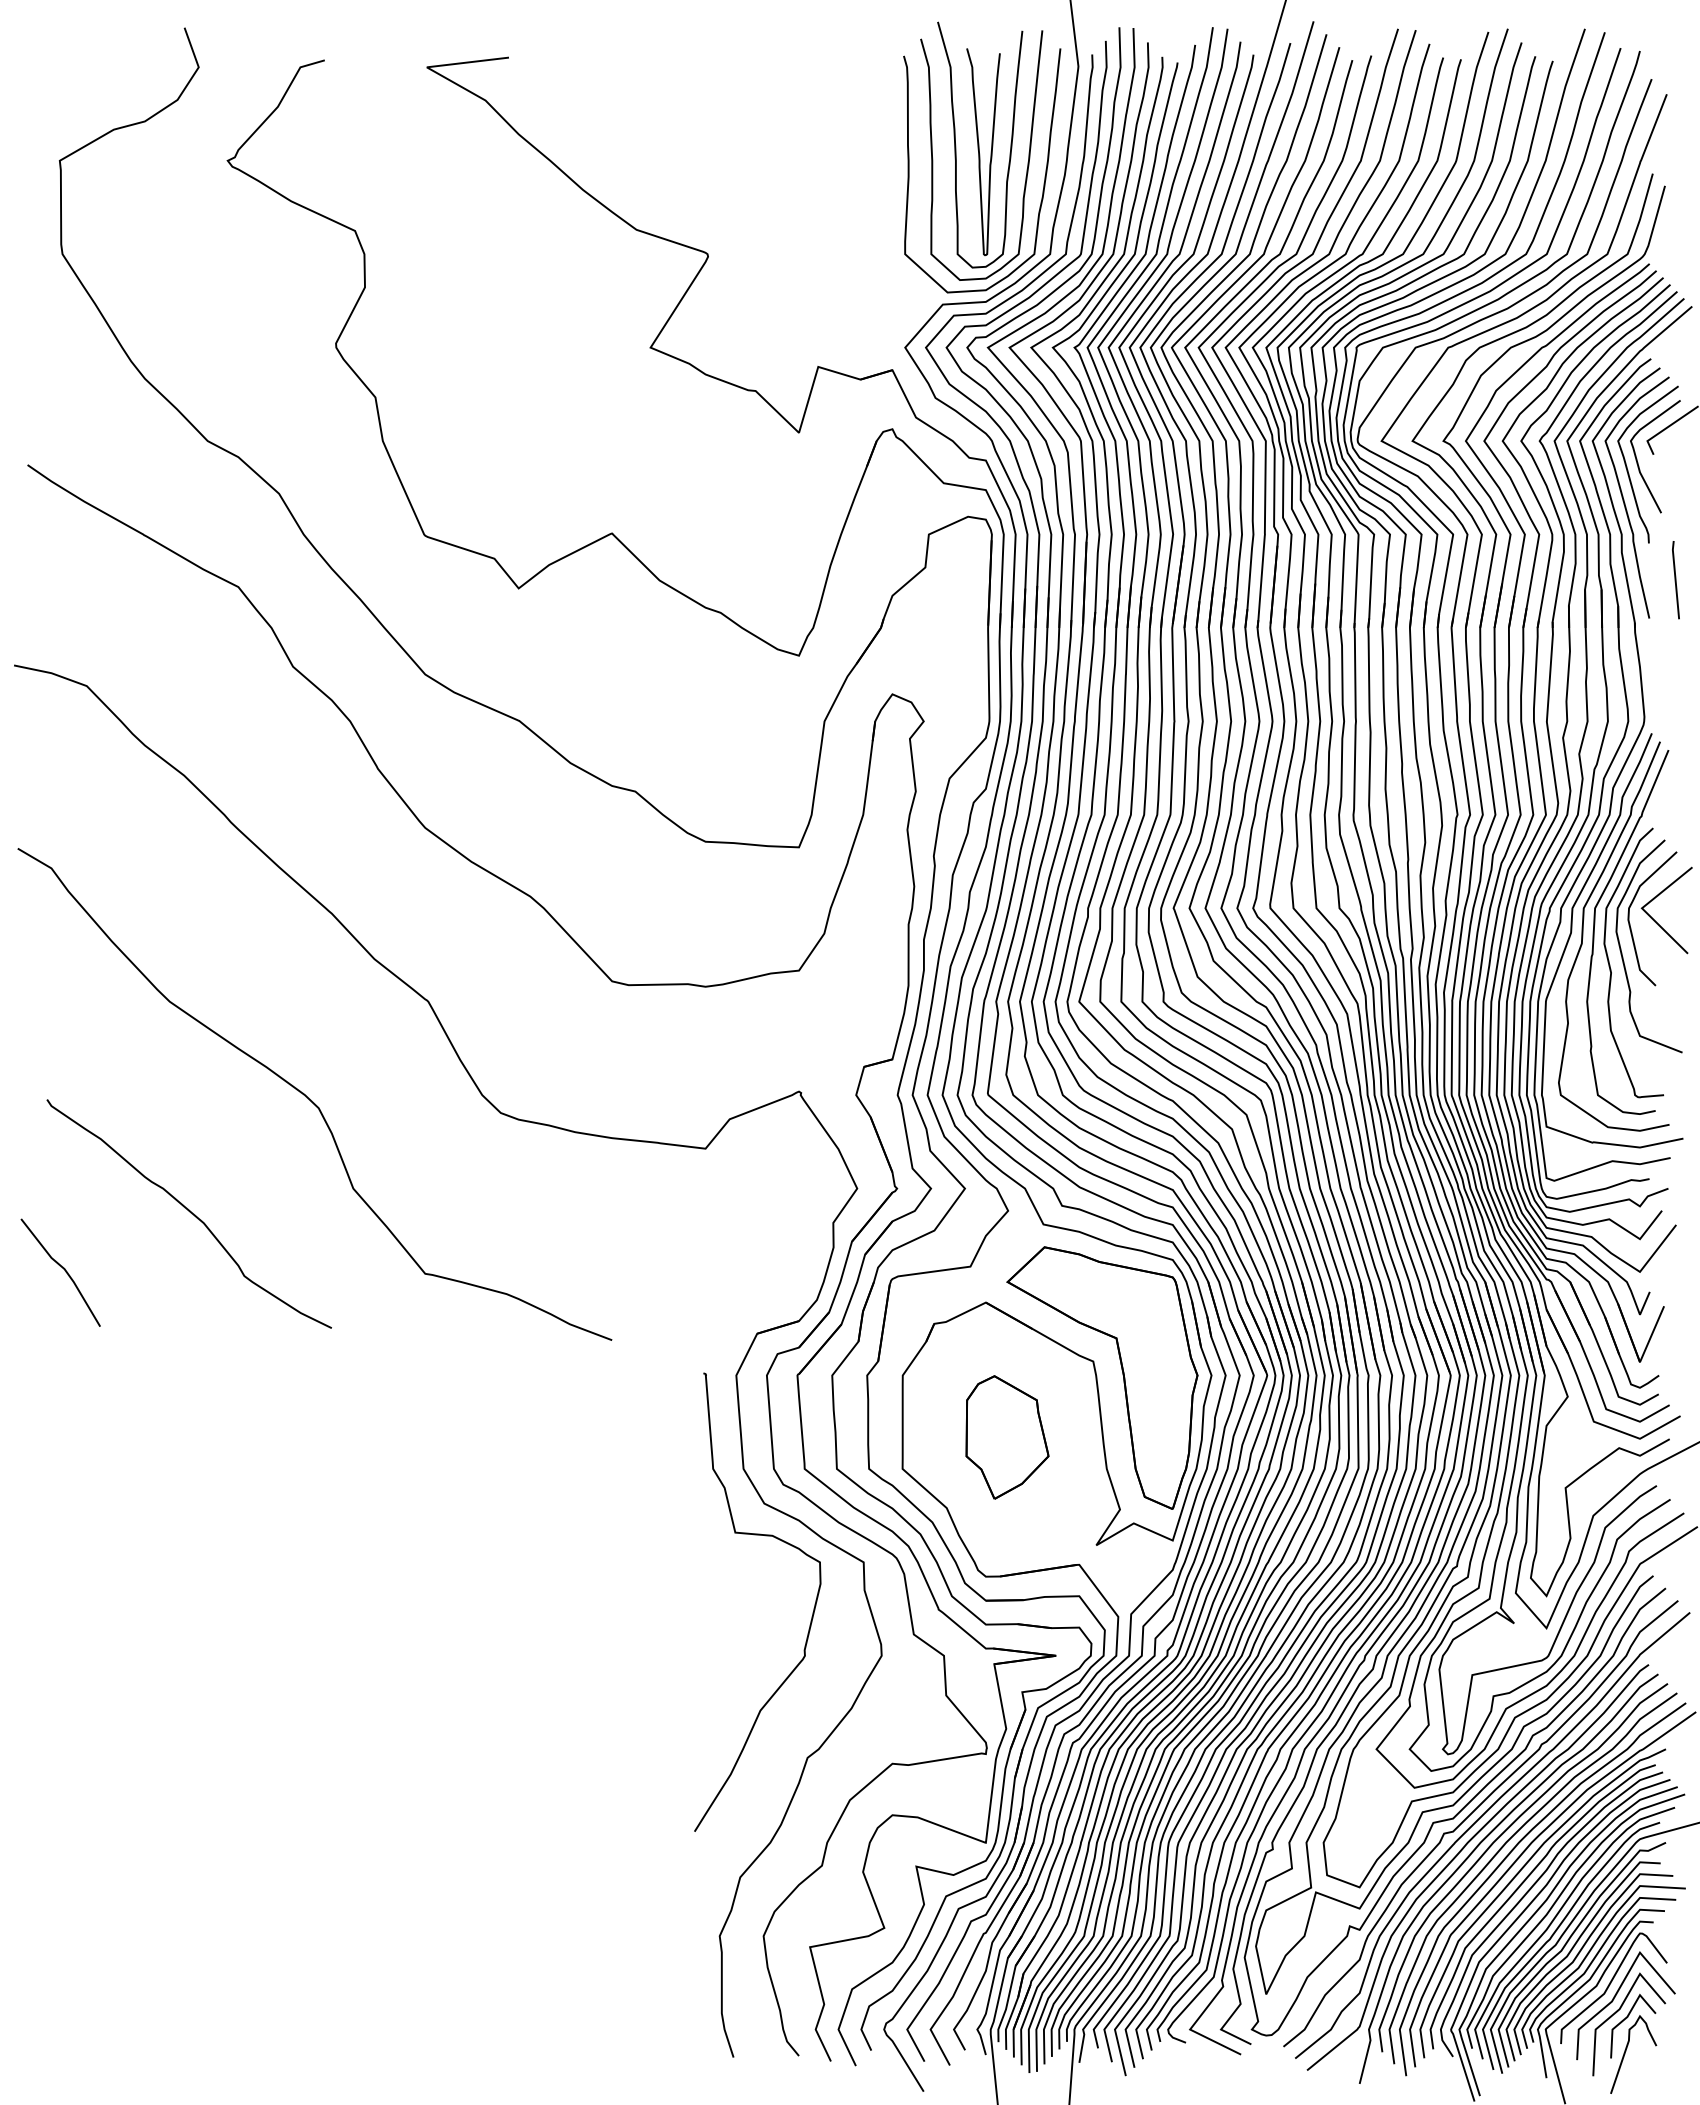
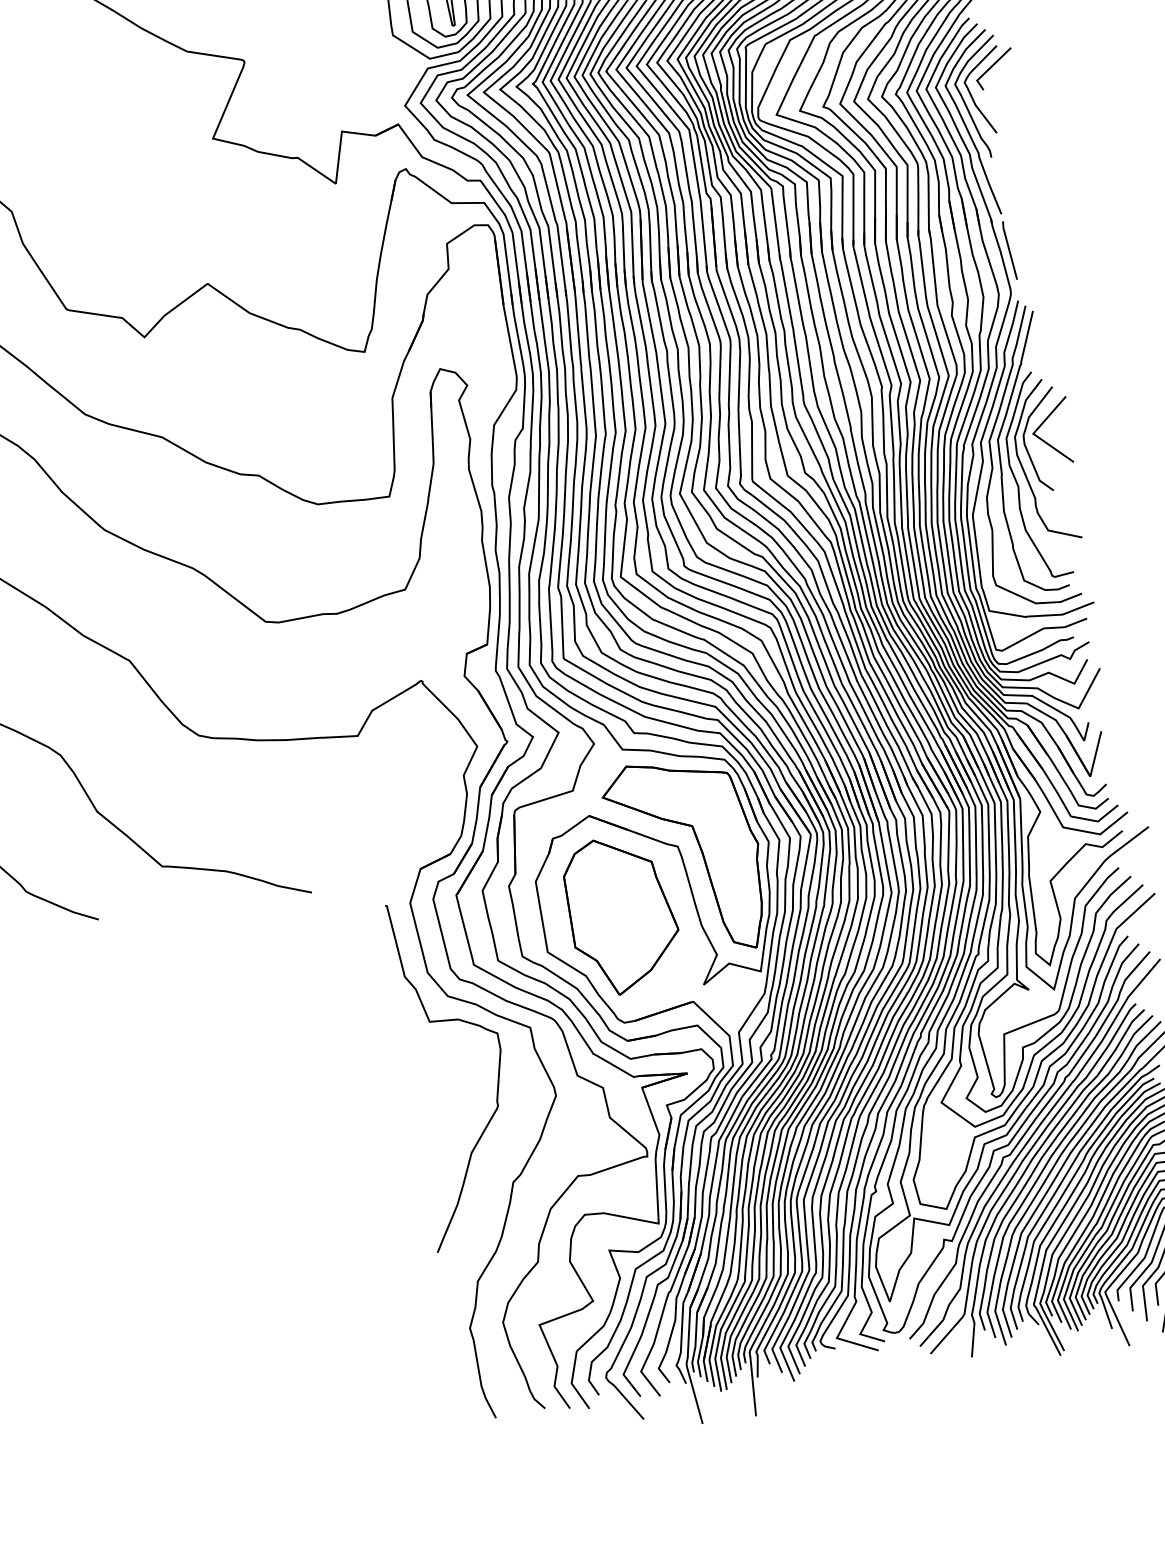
line: (1675, 580) -> (1009, 250), moved
part: (1007, 1437) -> (622, 914), size x1.67

